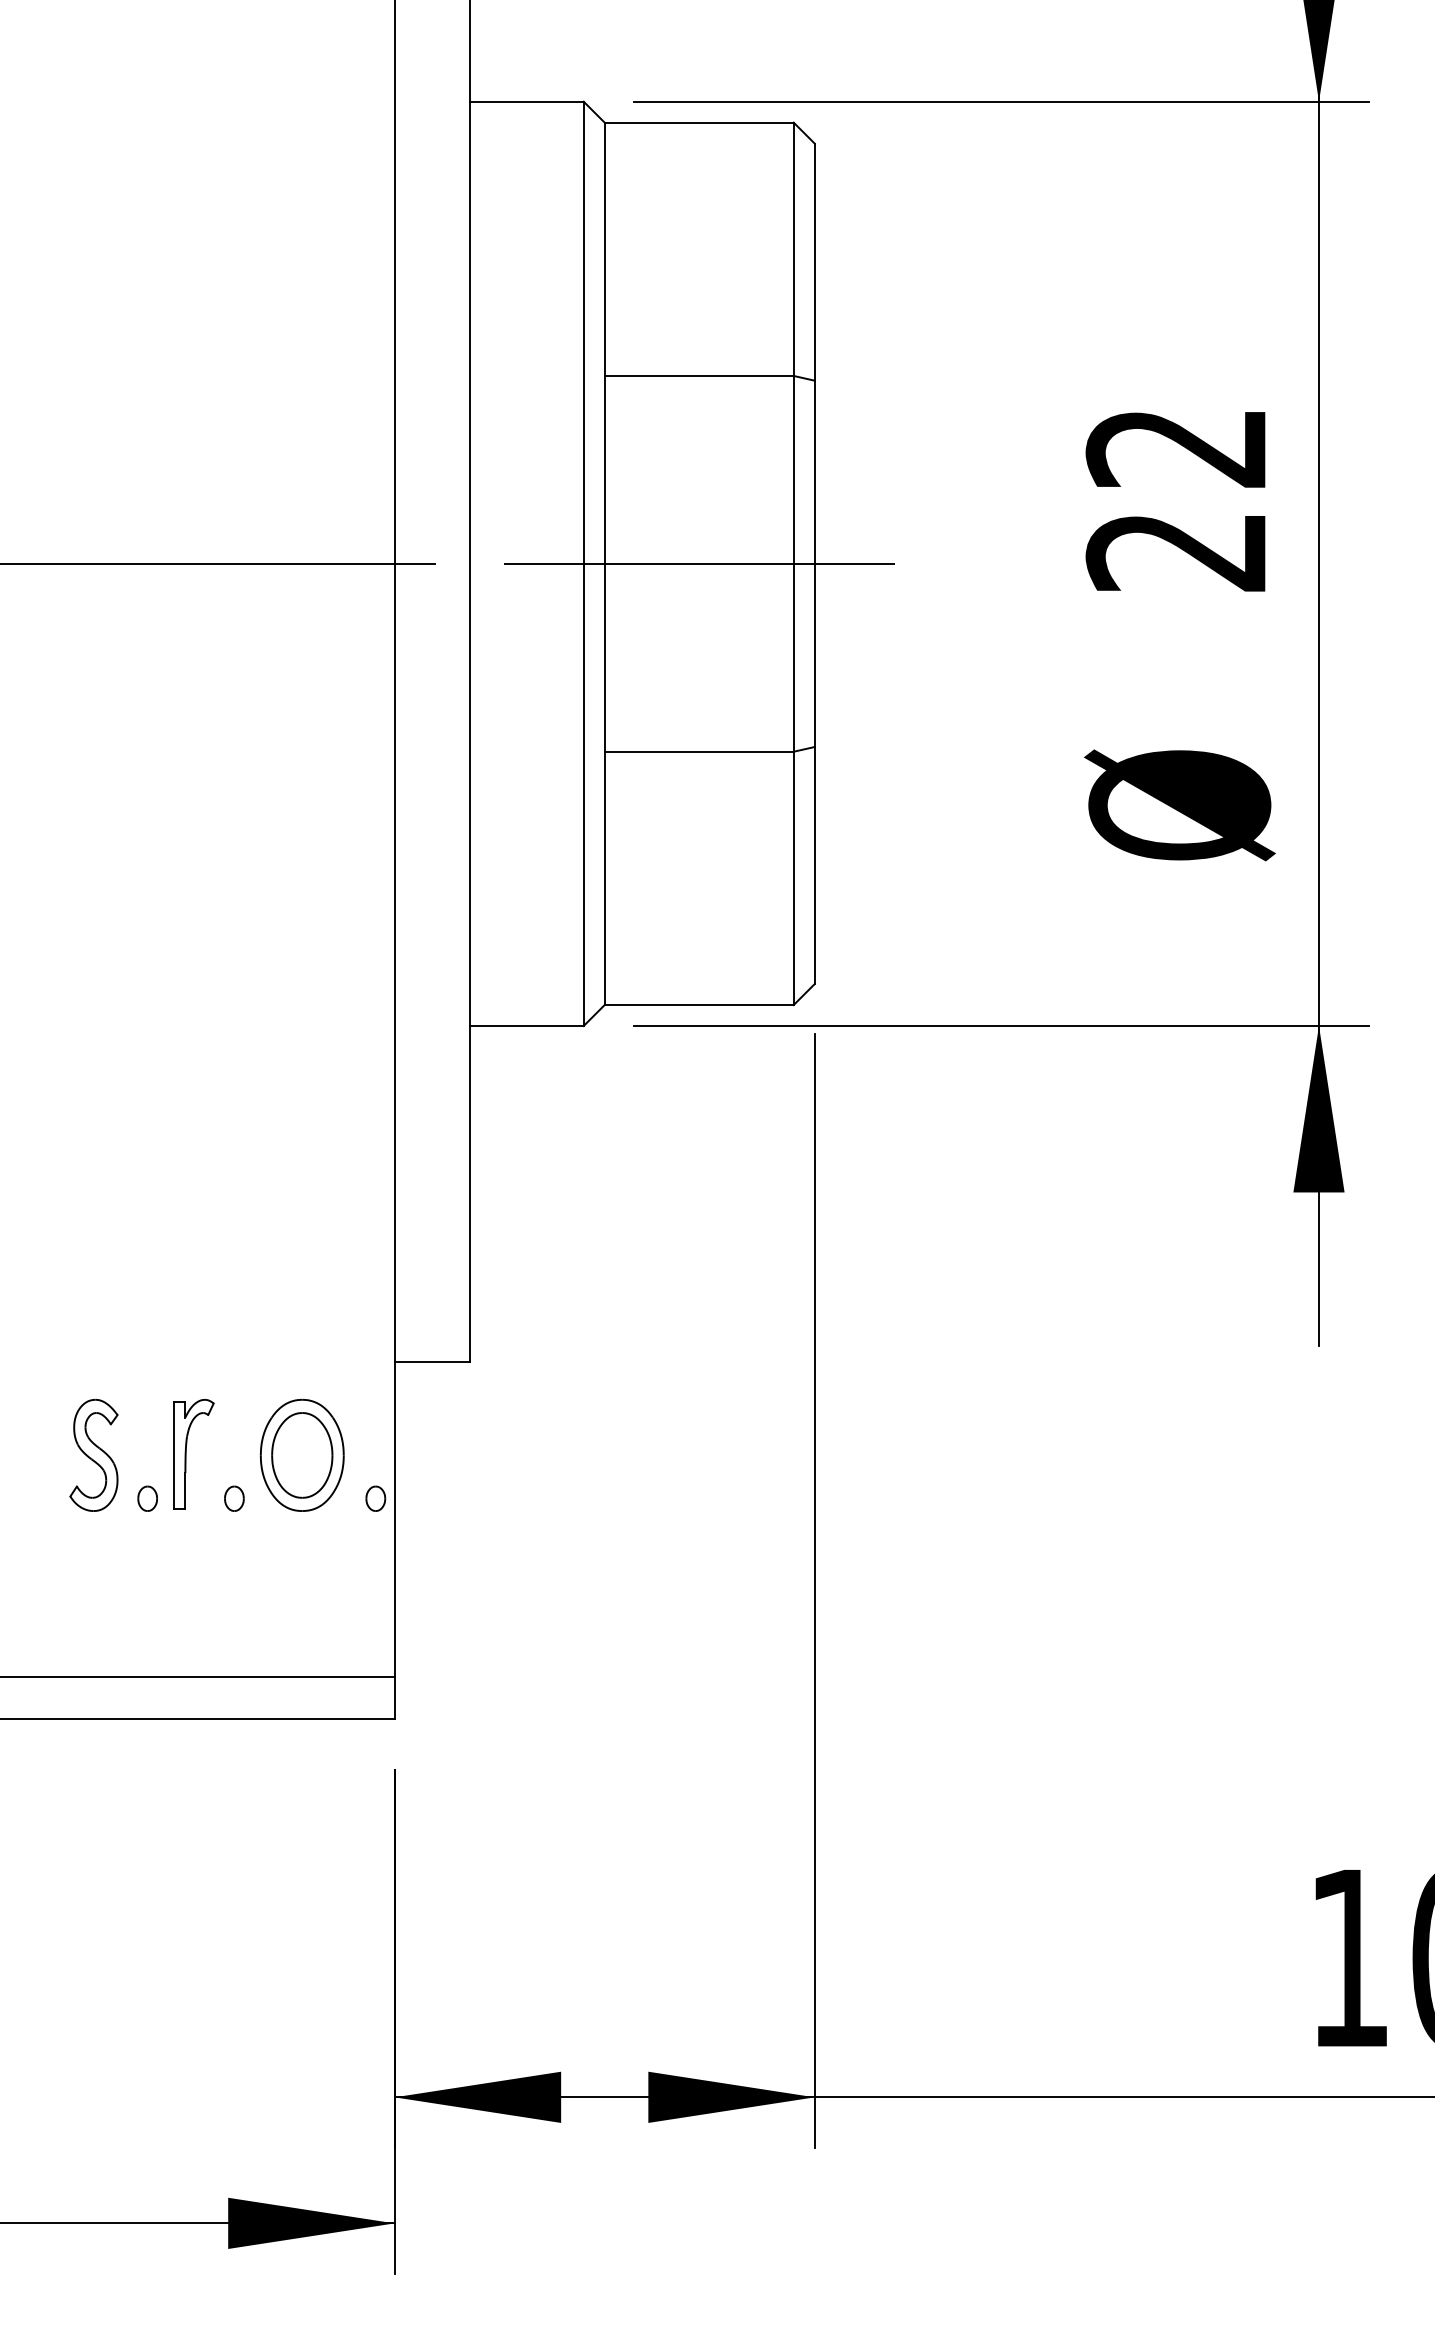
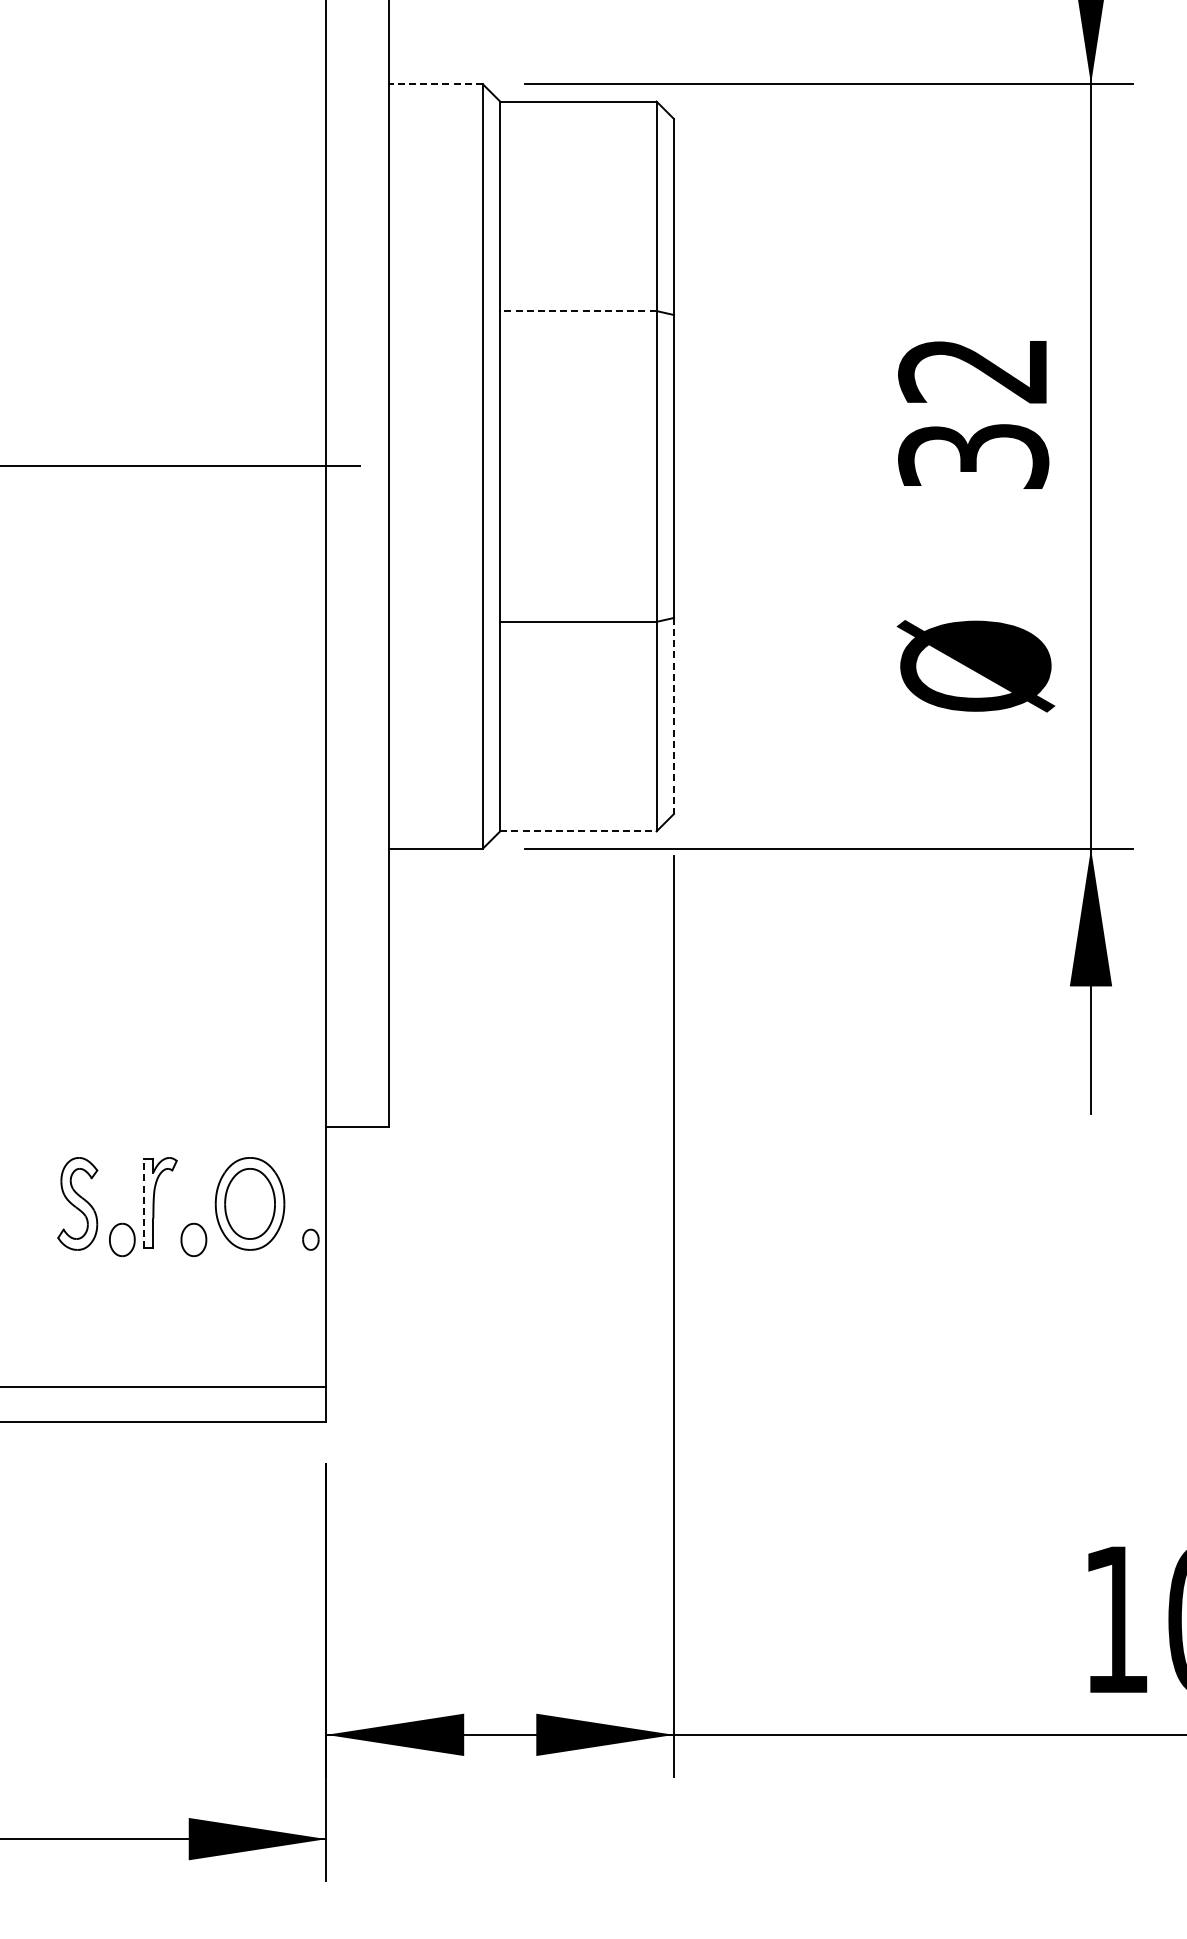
line: (526, 102) -> (435, 84), solid -> dashed
line: (698, 376) -> (577, 311), solid -> dashed
text: (1176, 551) -> (973, 456), 22 -> 32
line: (699, 563) -> (578, 466), removed
line: (814, 866) -> (673, 716), solid -> dashed
line: (699, 1005) -> (578, 831), solid -> dashed
line: (174, 1454) -> (144, 1203), solid -> dashed
part: (146, 1498) -> (121, 1239), size x1.6
part: (233, 1498) -> (193, 1239), size x1.6

